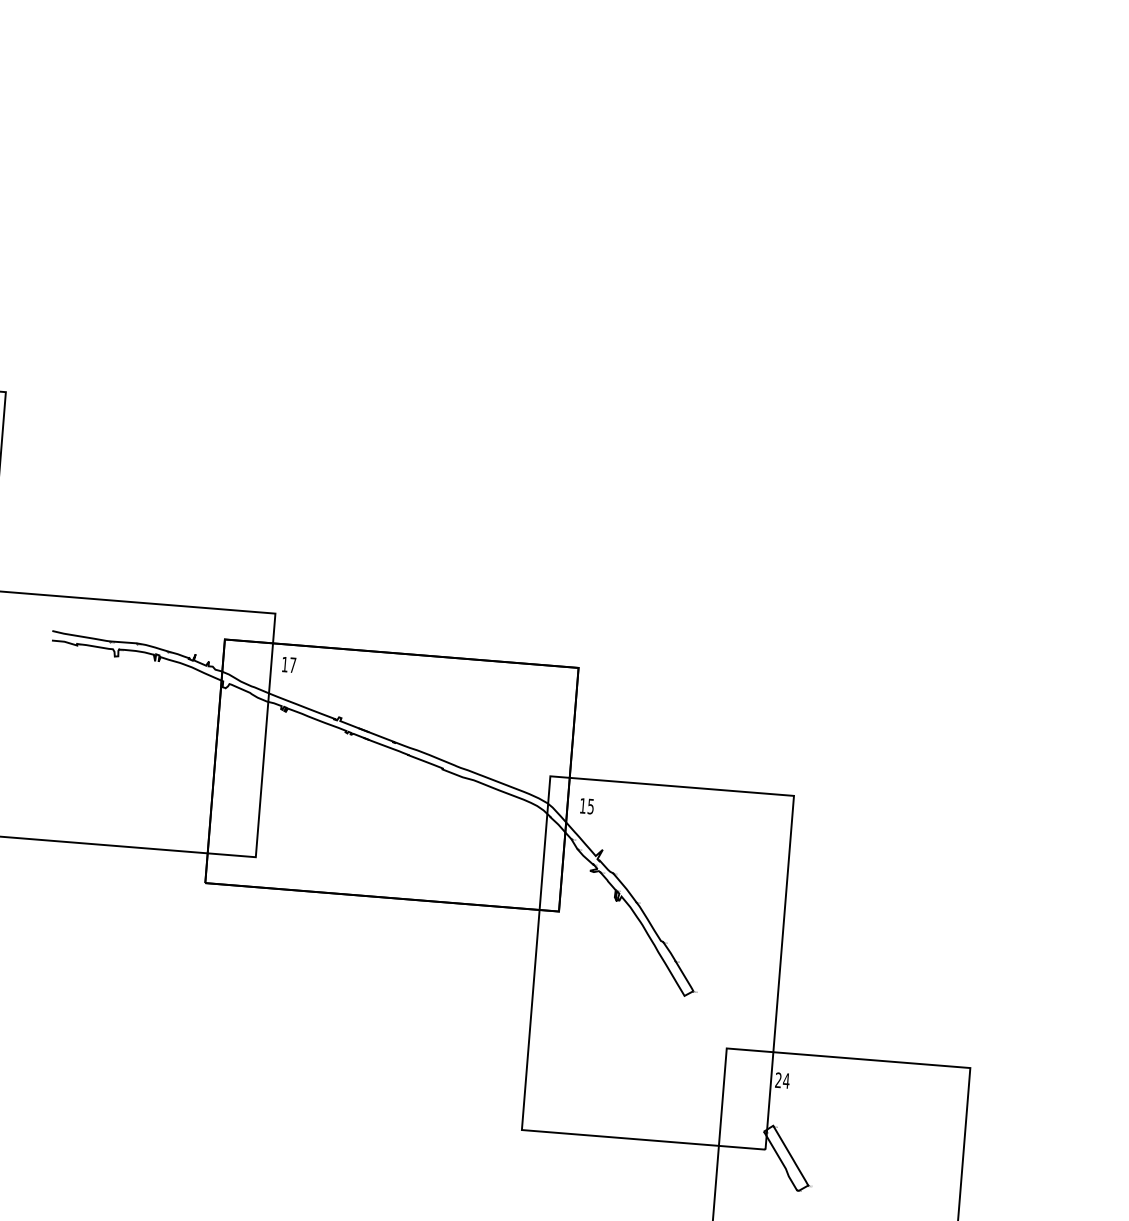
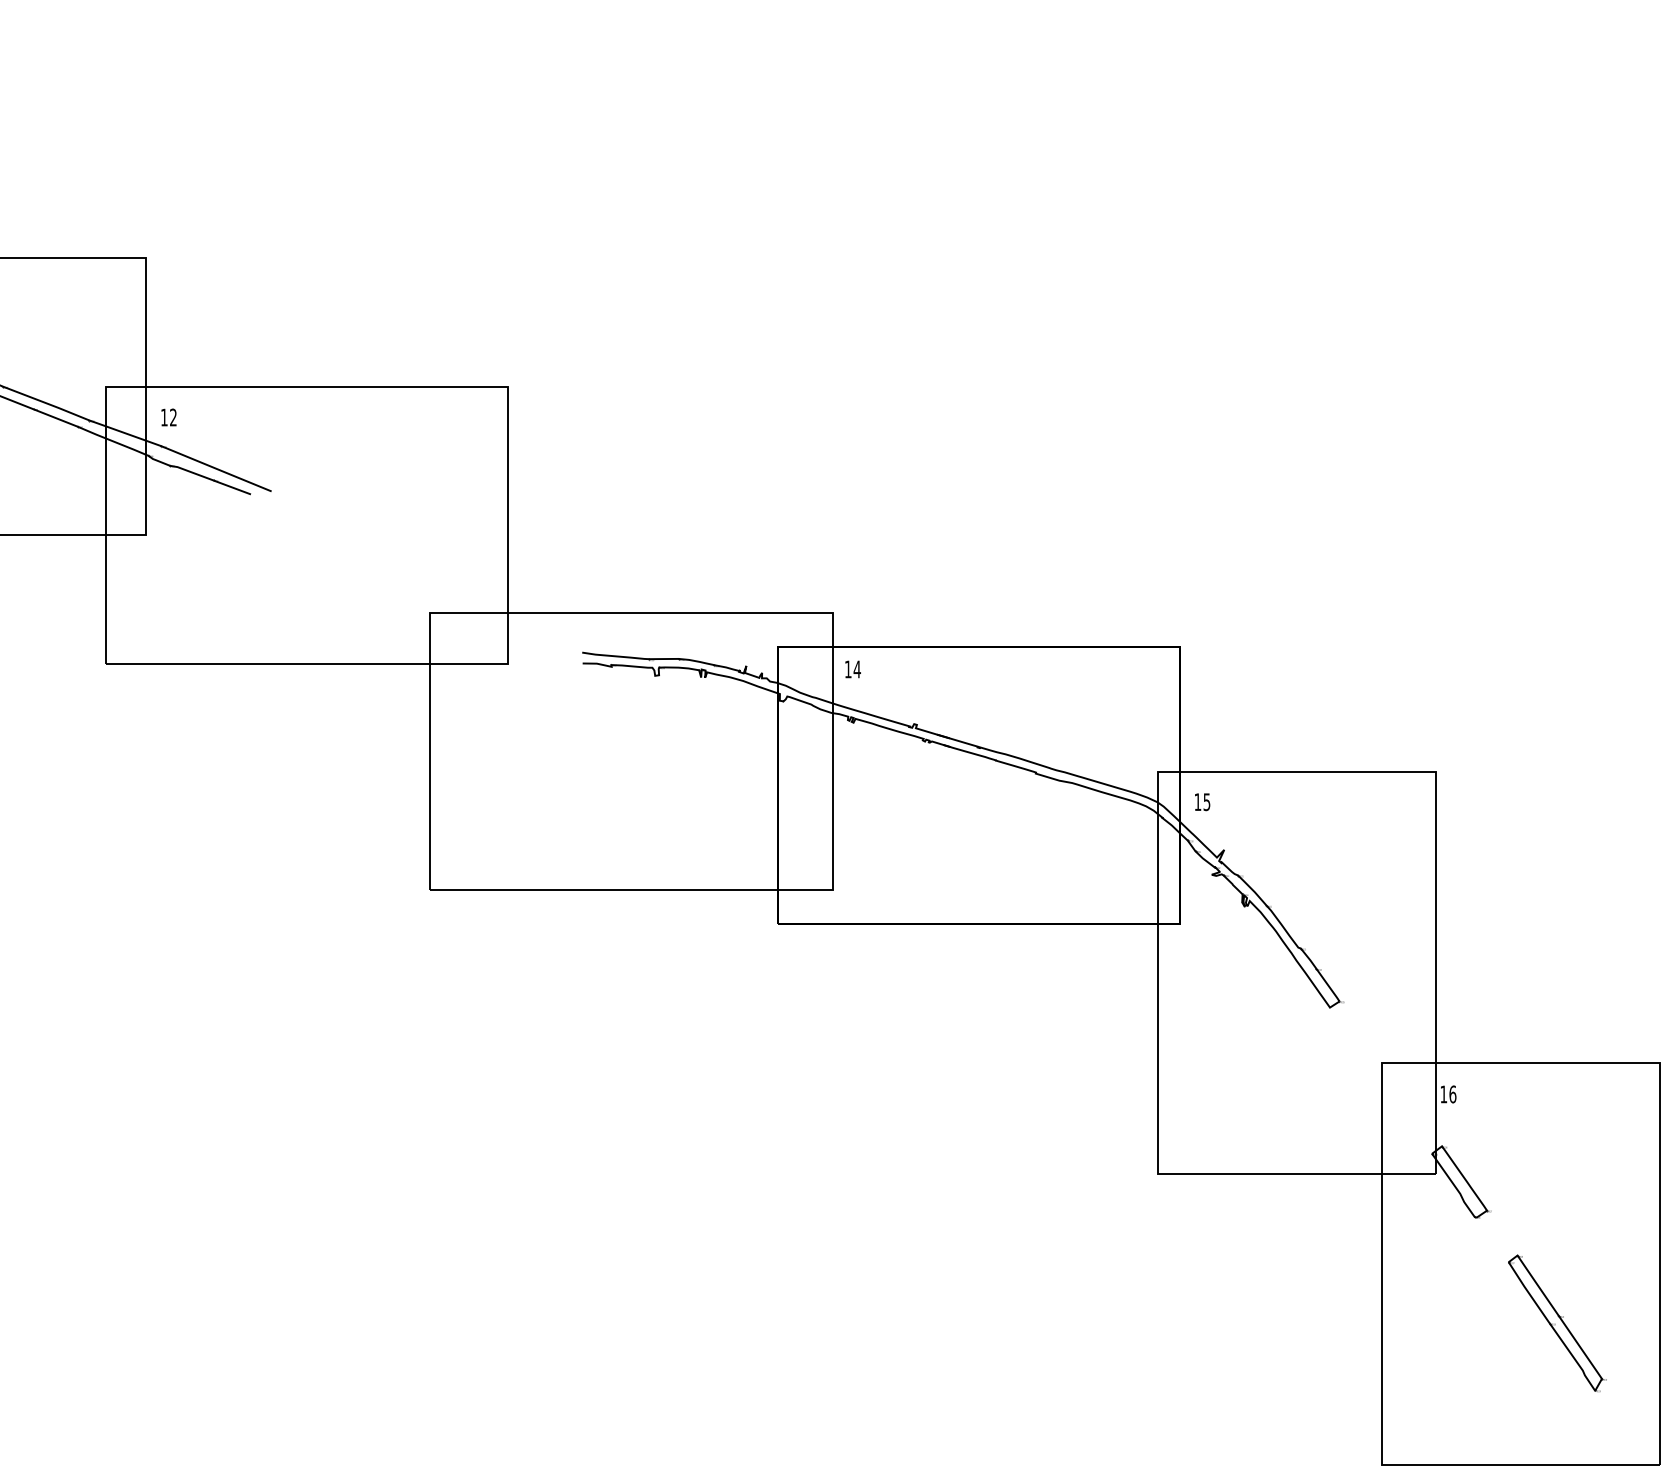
text: (292, 665) -> (856, 669), 17 -> 14
text: (782, 1080) -> (1448, 1094), 24 -> 16

